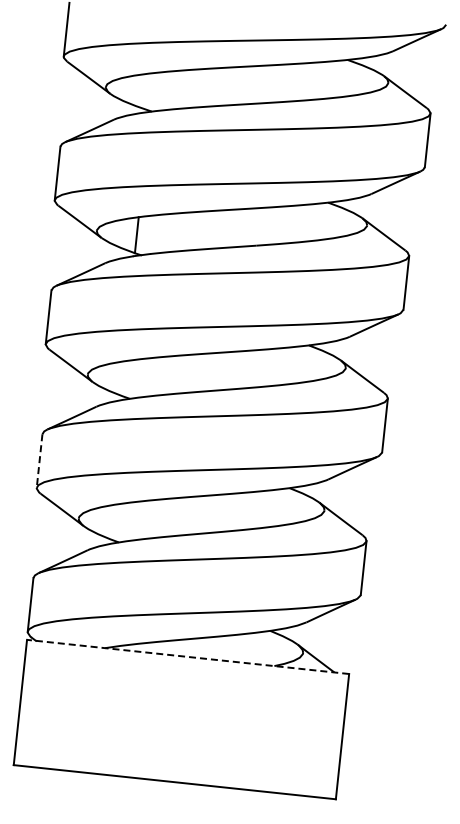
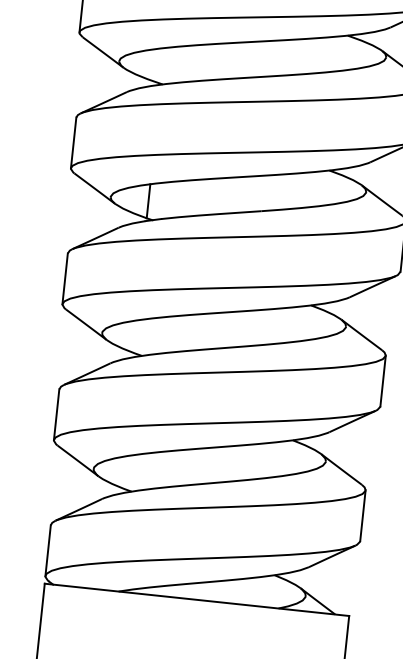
line: (39, 461) -> (56, 415), dashed -> solid
line: (188, 656) -> (197, 599), dashed -> solid

